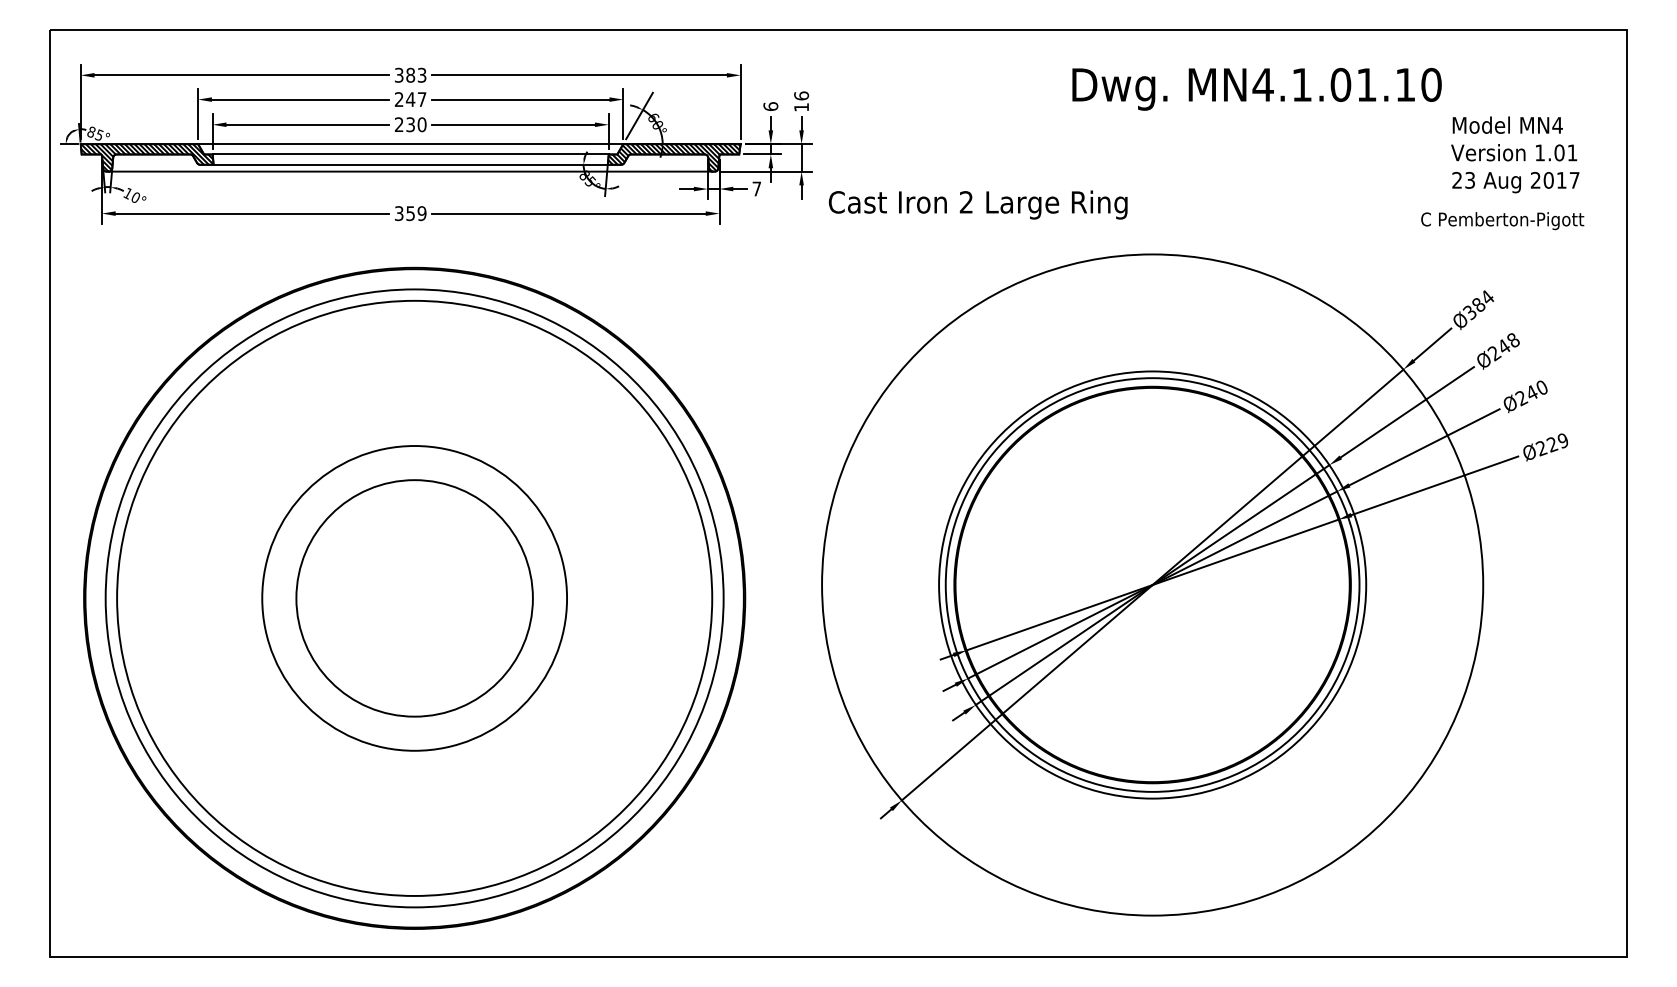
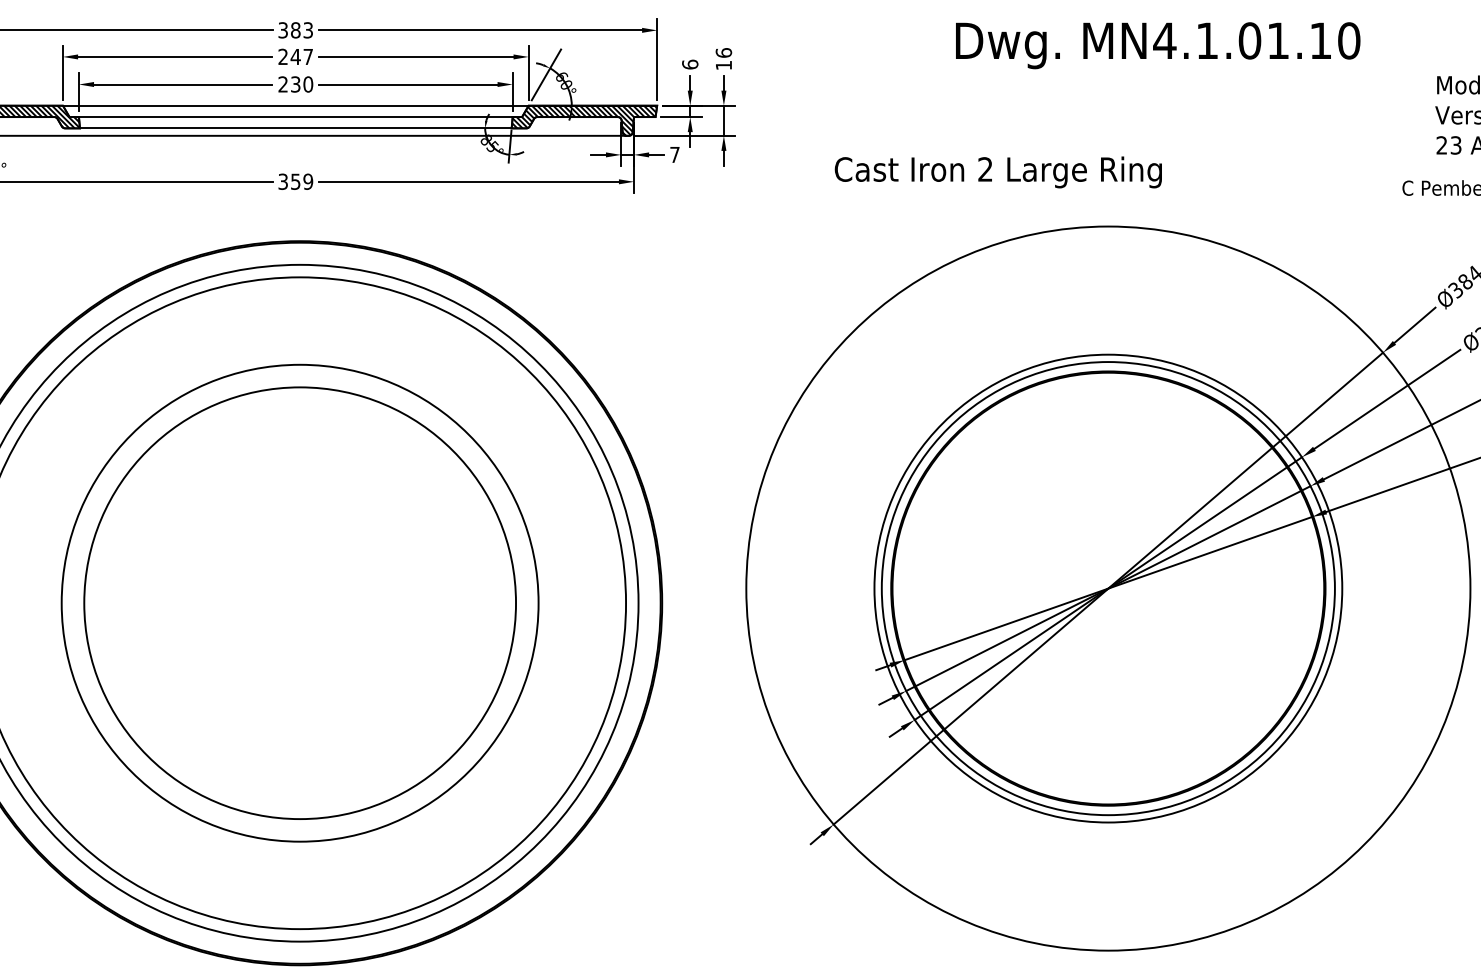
text: (1256, 89) -> (1157, 45), moved
text: (977, 204) -> (997, 171), moved
circle: (414, 598) -> (299, 603), size x1.43
circle: (414, 598) -> (299, 603), size x1.67

